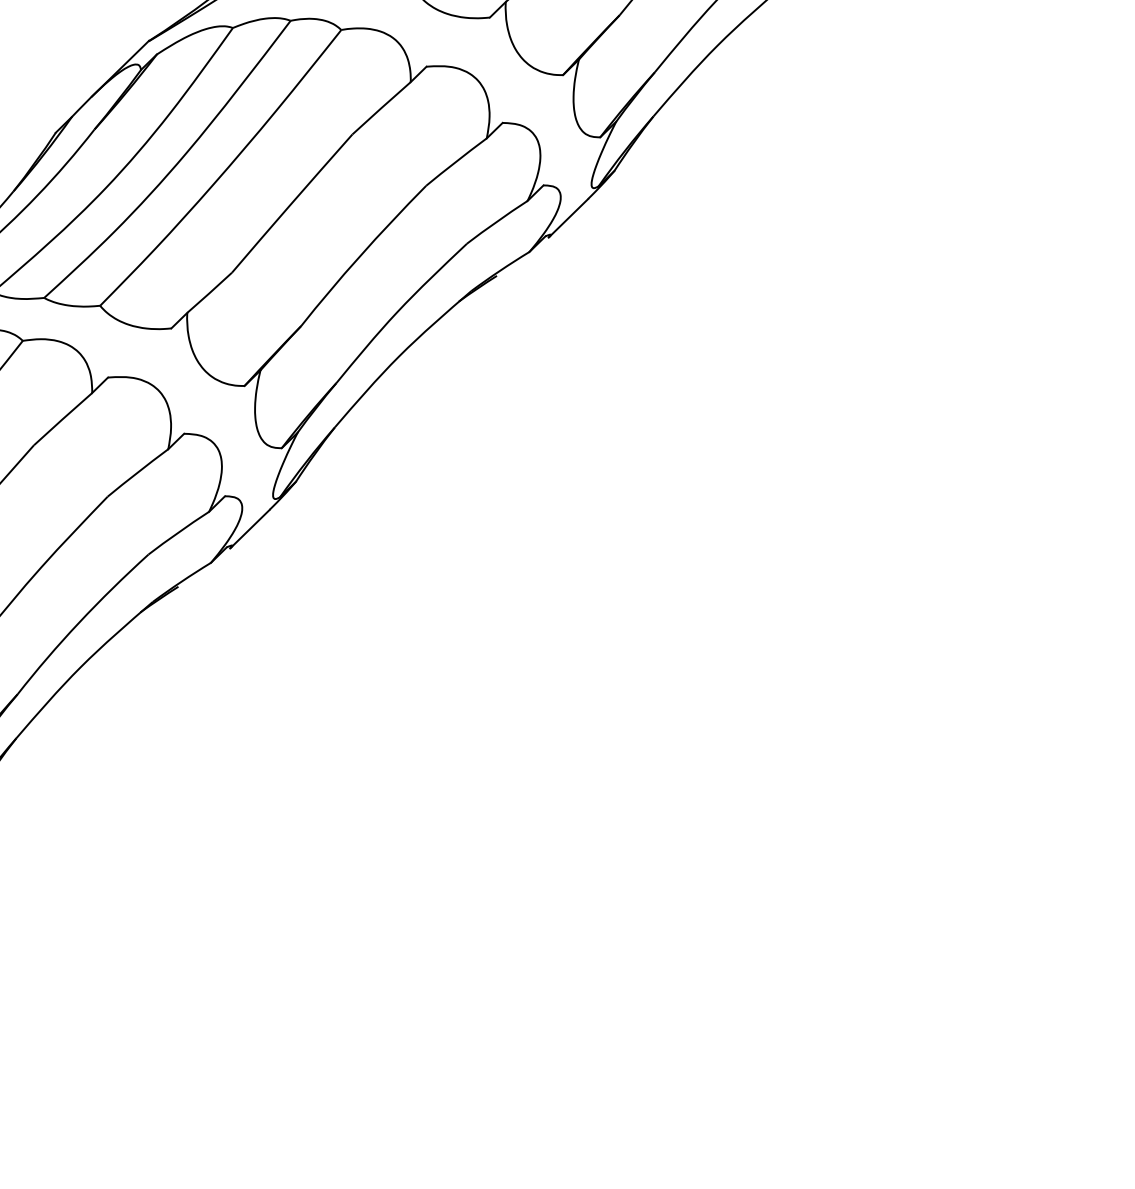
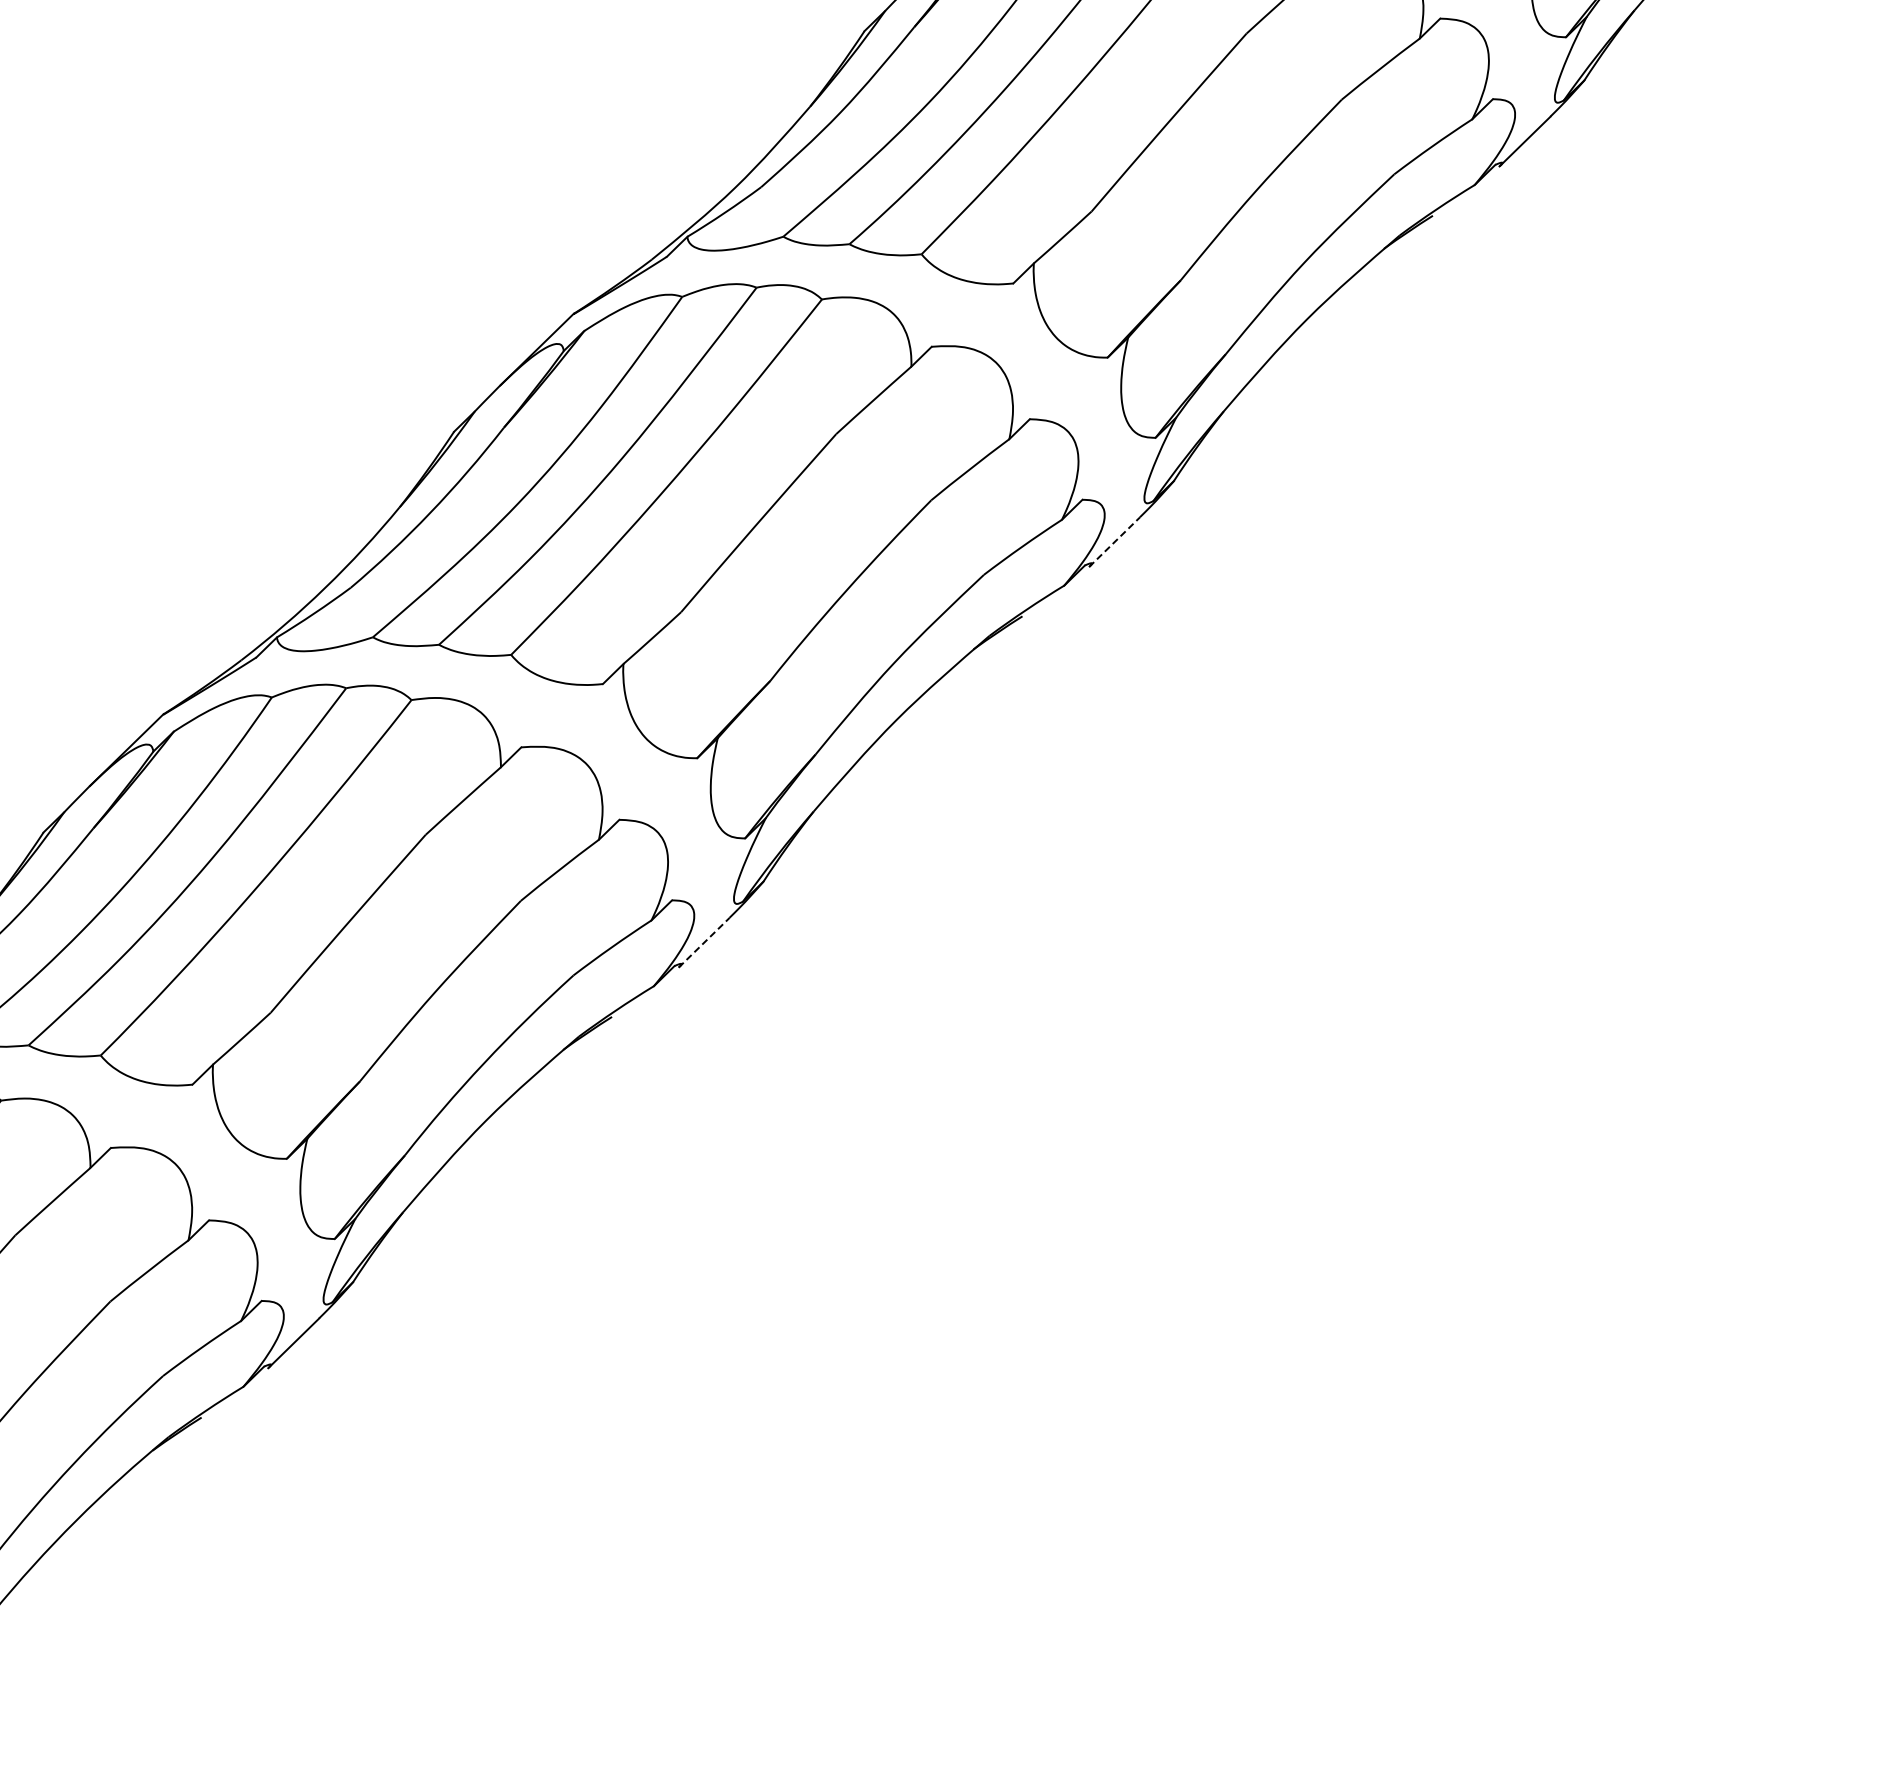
line: (568, 218) -> (1114, 542), solid -> dashed
line: (250, 528) -> (704, 942), solid -> dashed

